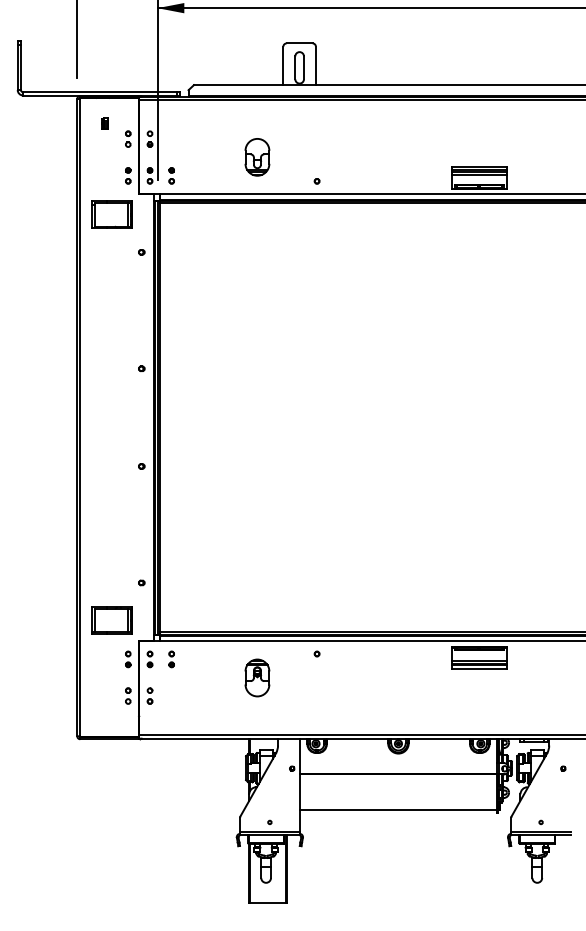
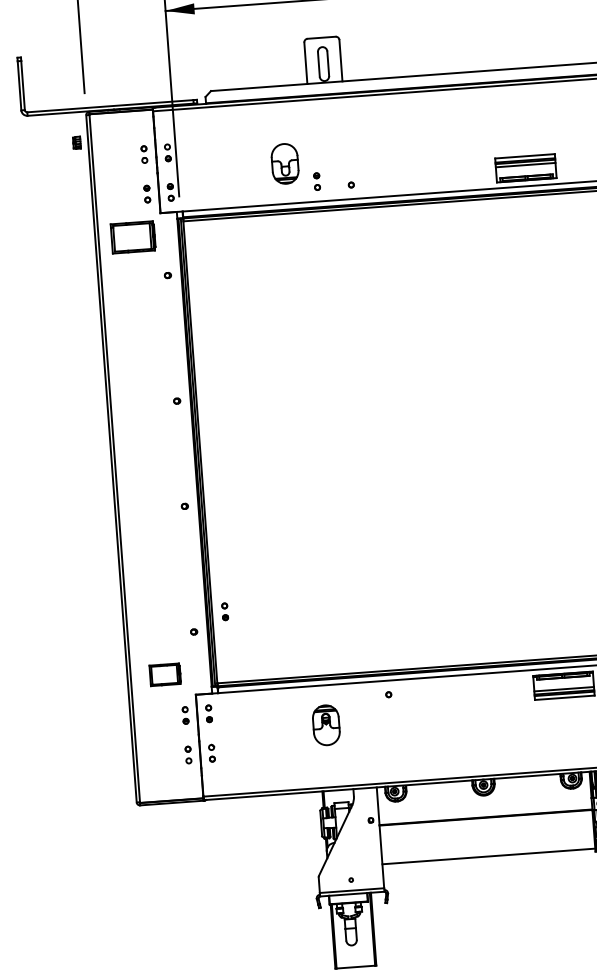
part: (104, 123) -> (76, 142), moved
part: (171, 175) -> (316, 181), moved
part: (111, 620) -> (164, 674), size x0.7
part: (171, 659) -> (224, 611), moved

